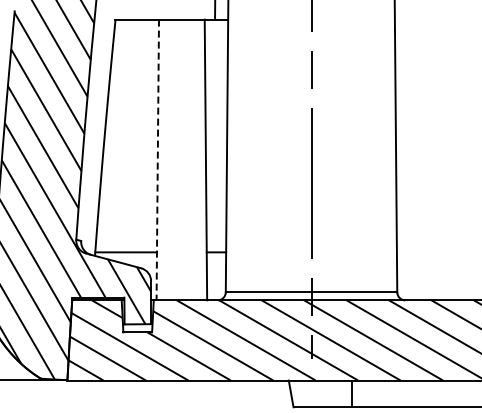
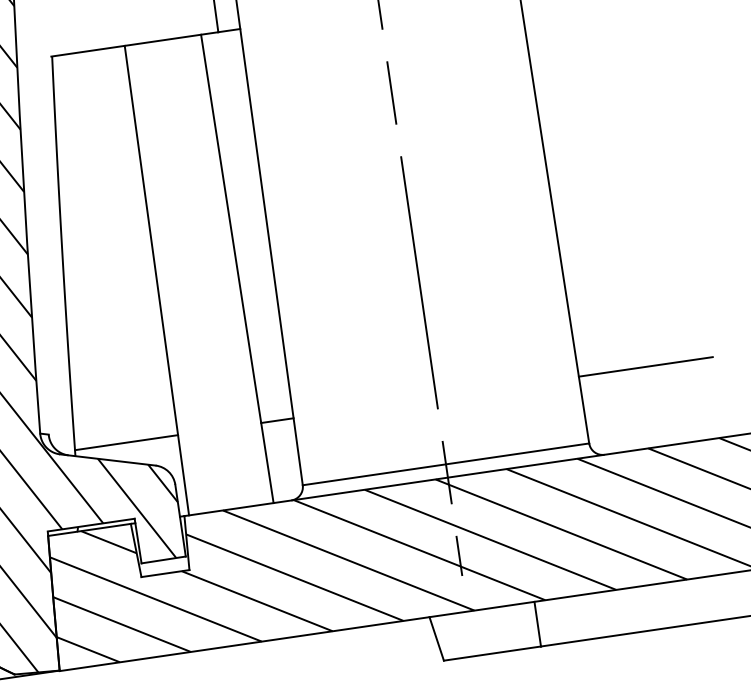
line: (157, 160) -> (156, 281), dashed -> solid
line: (436, 252) -> (645, 367), added

